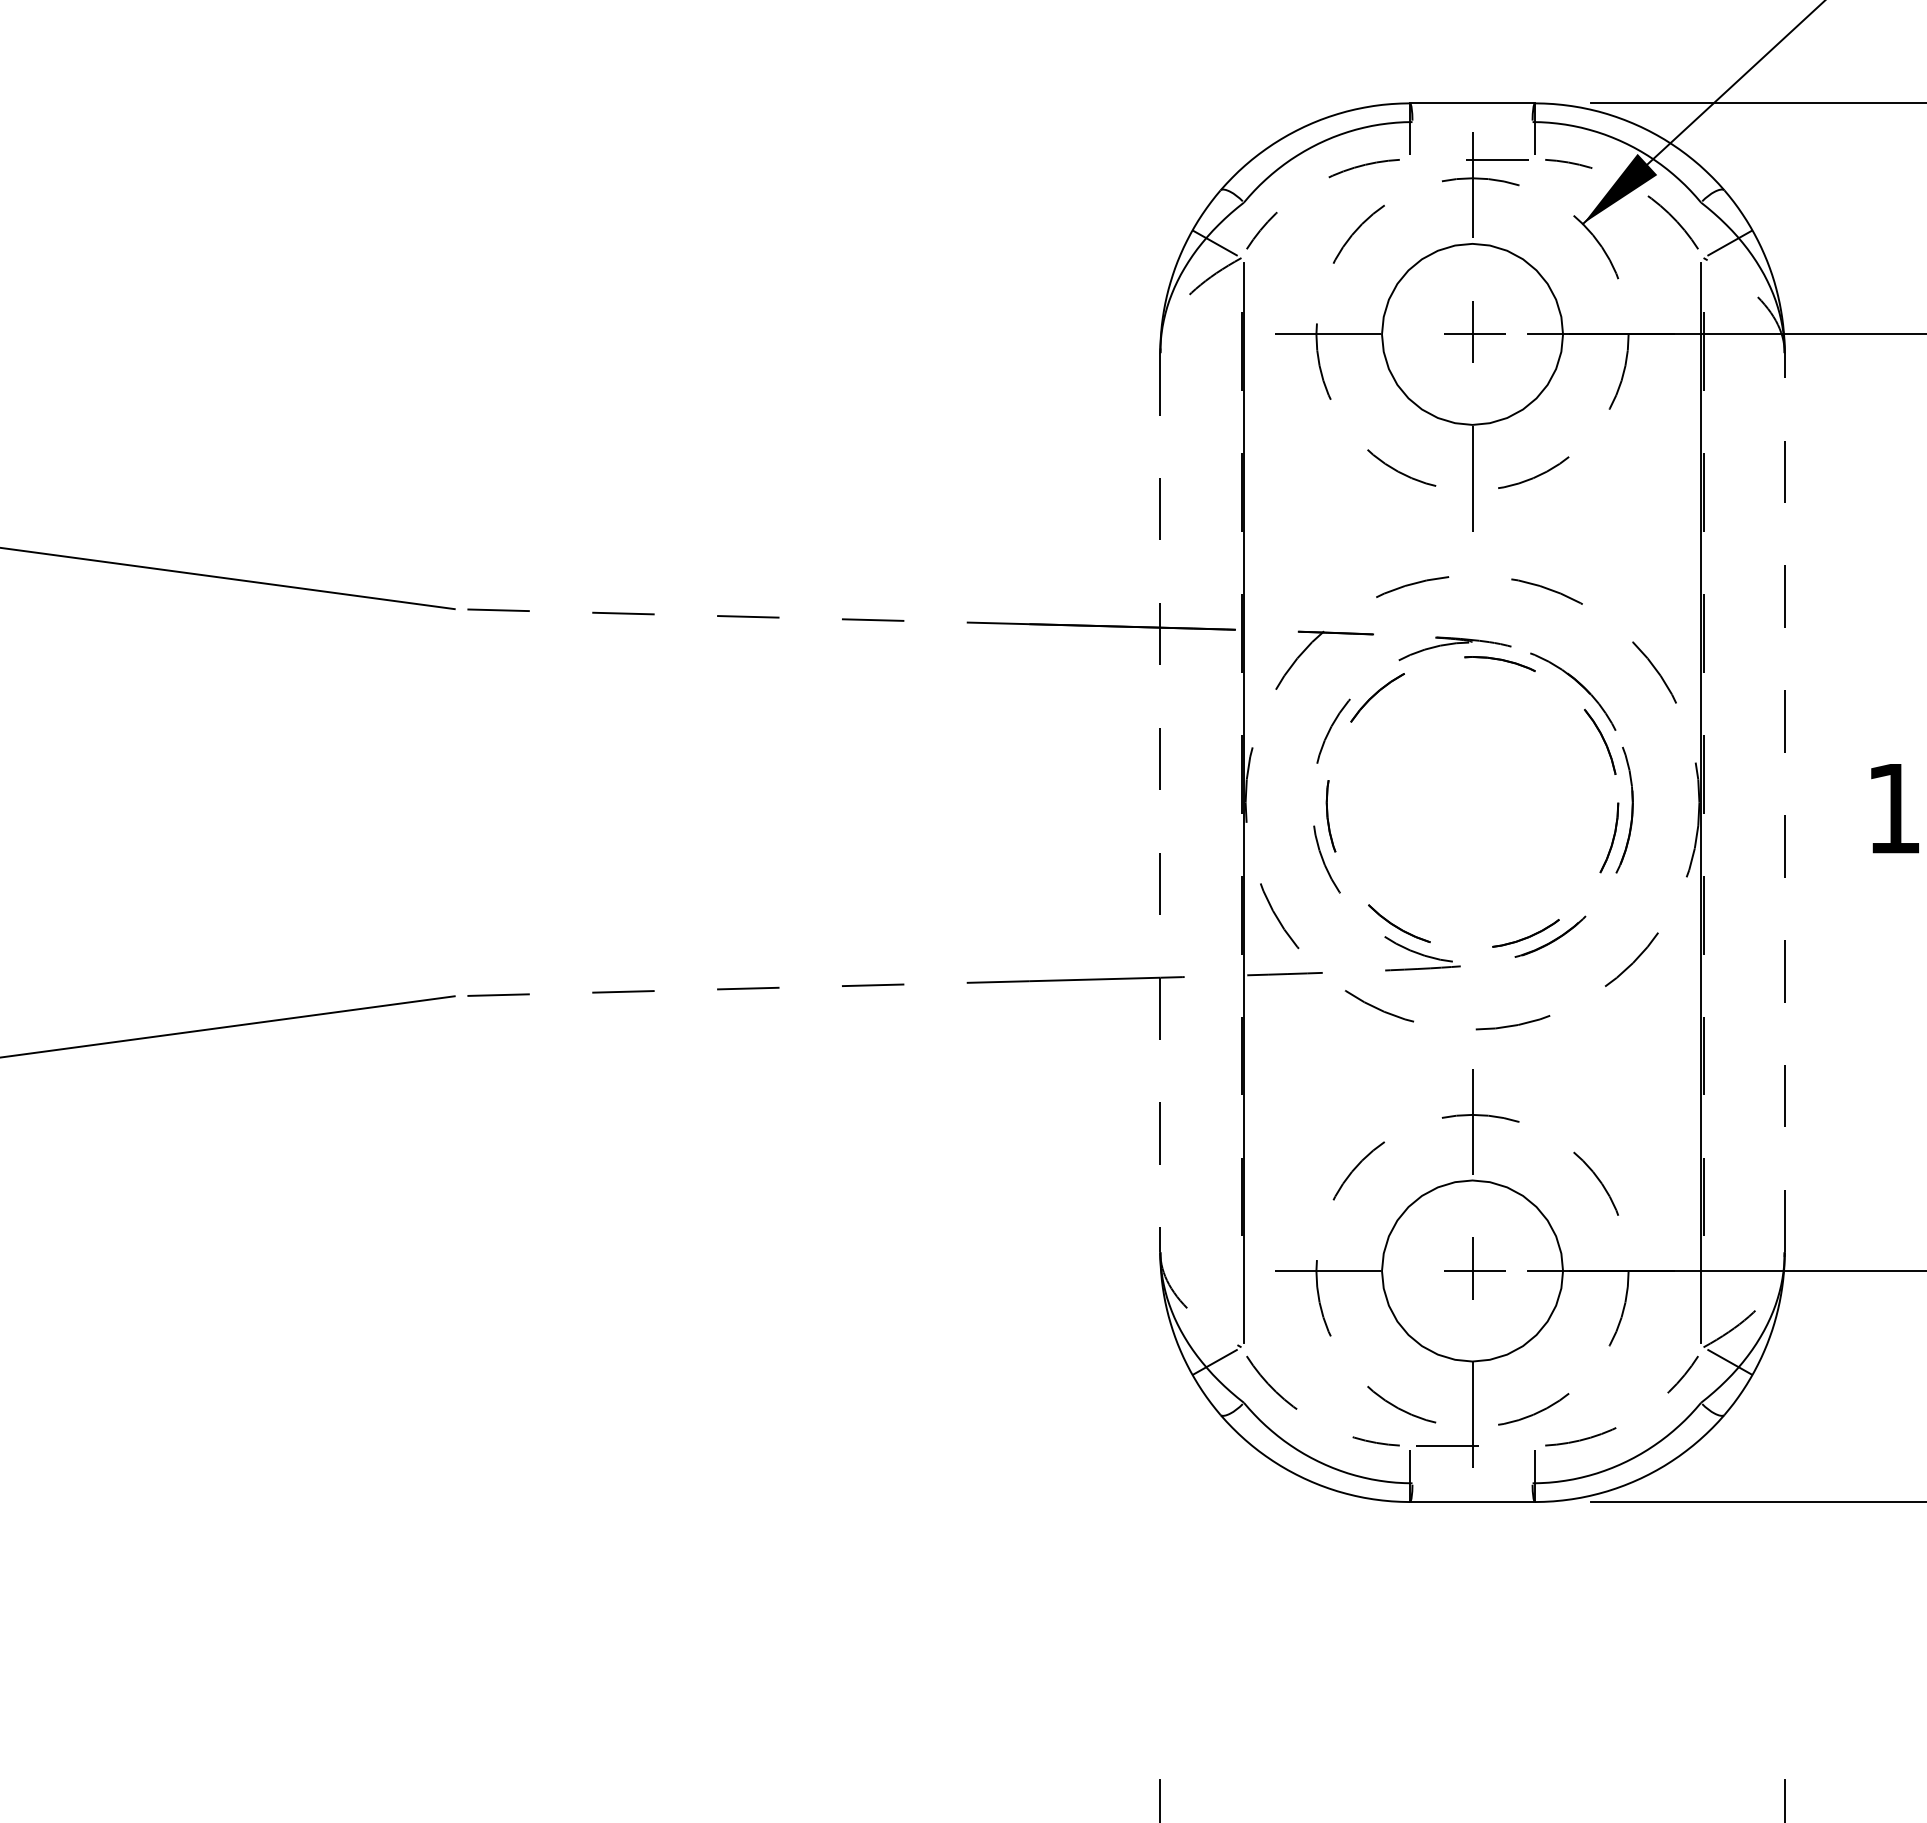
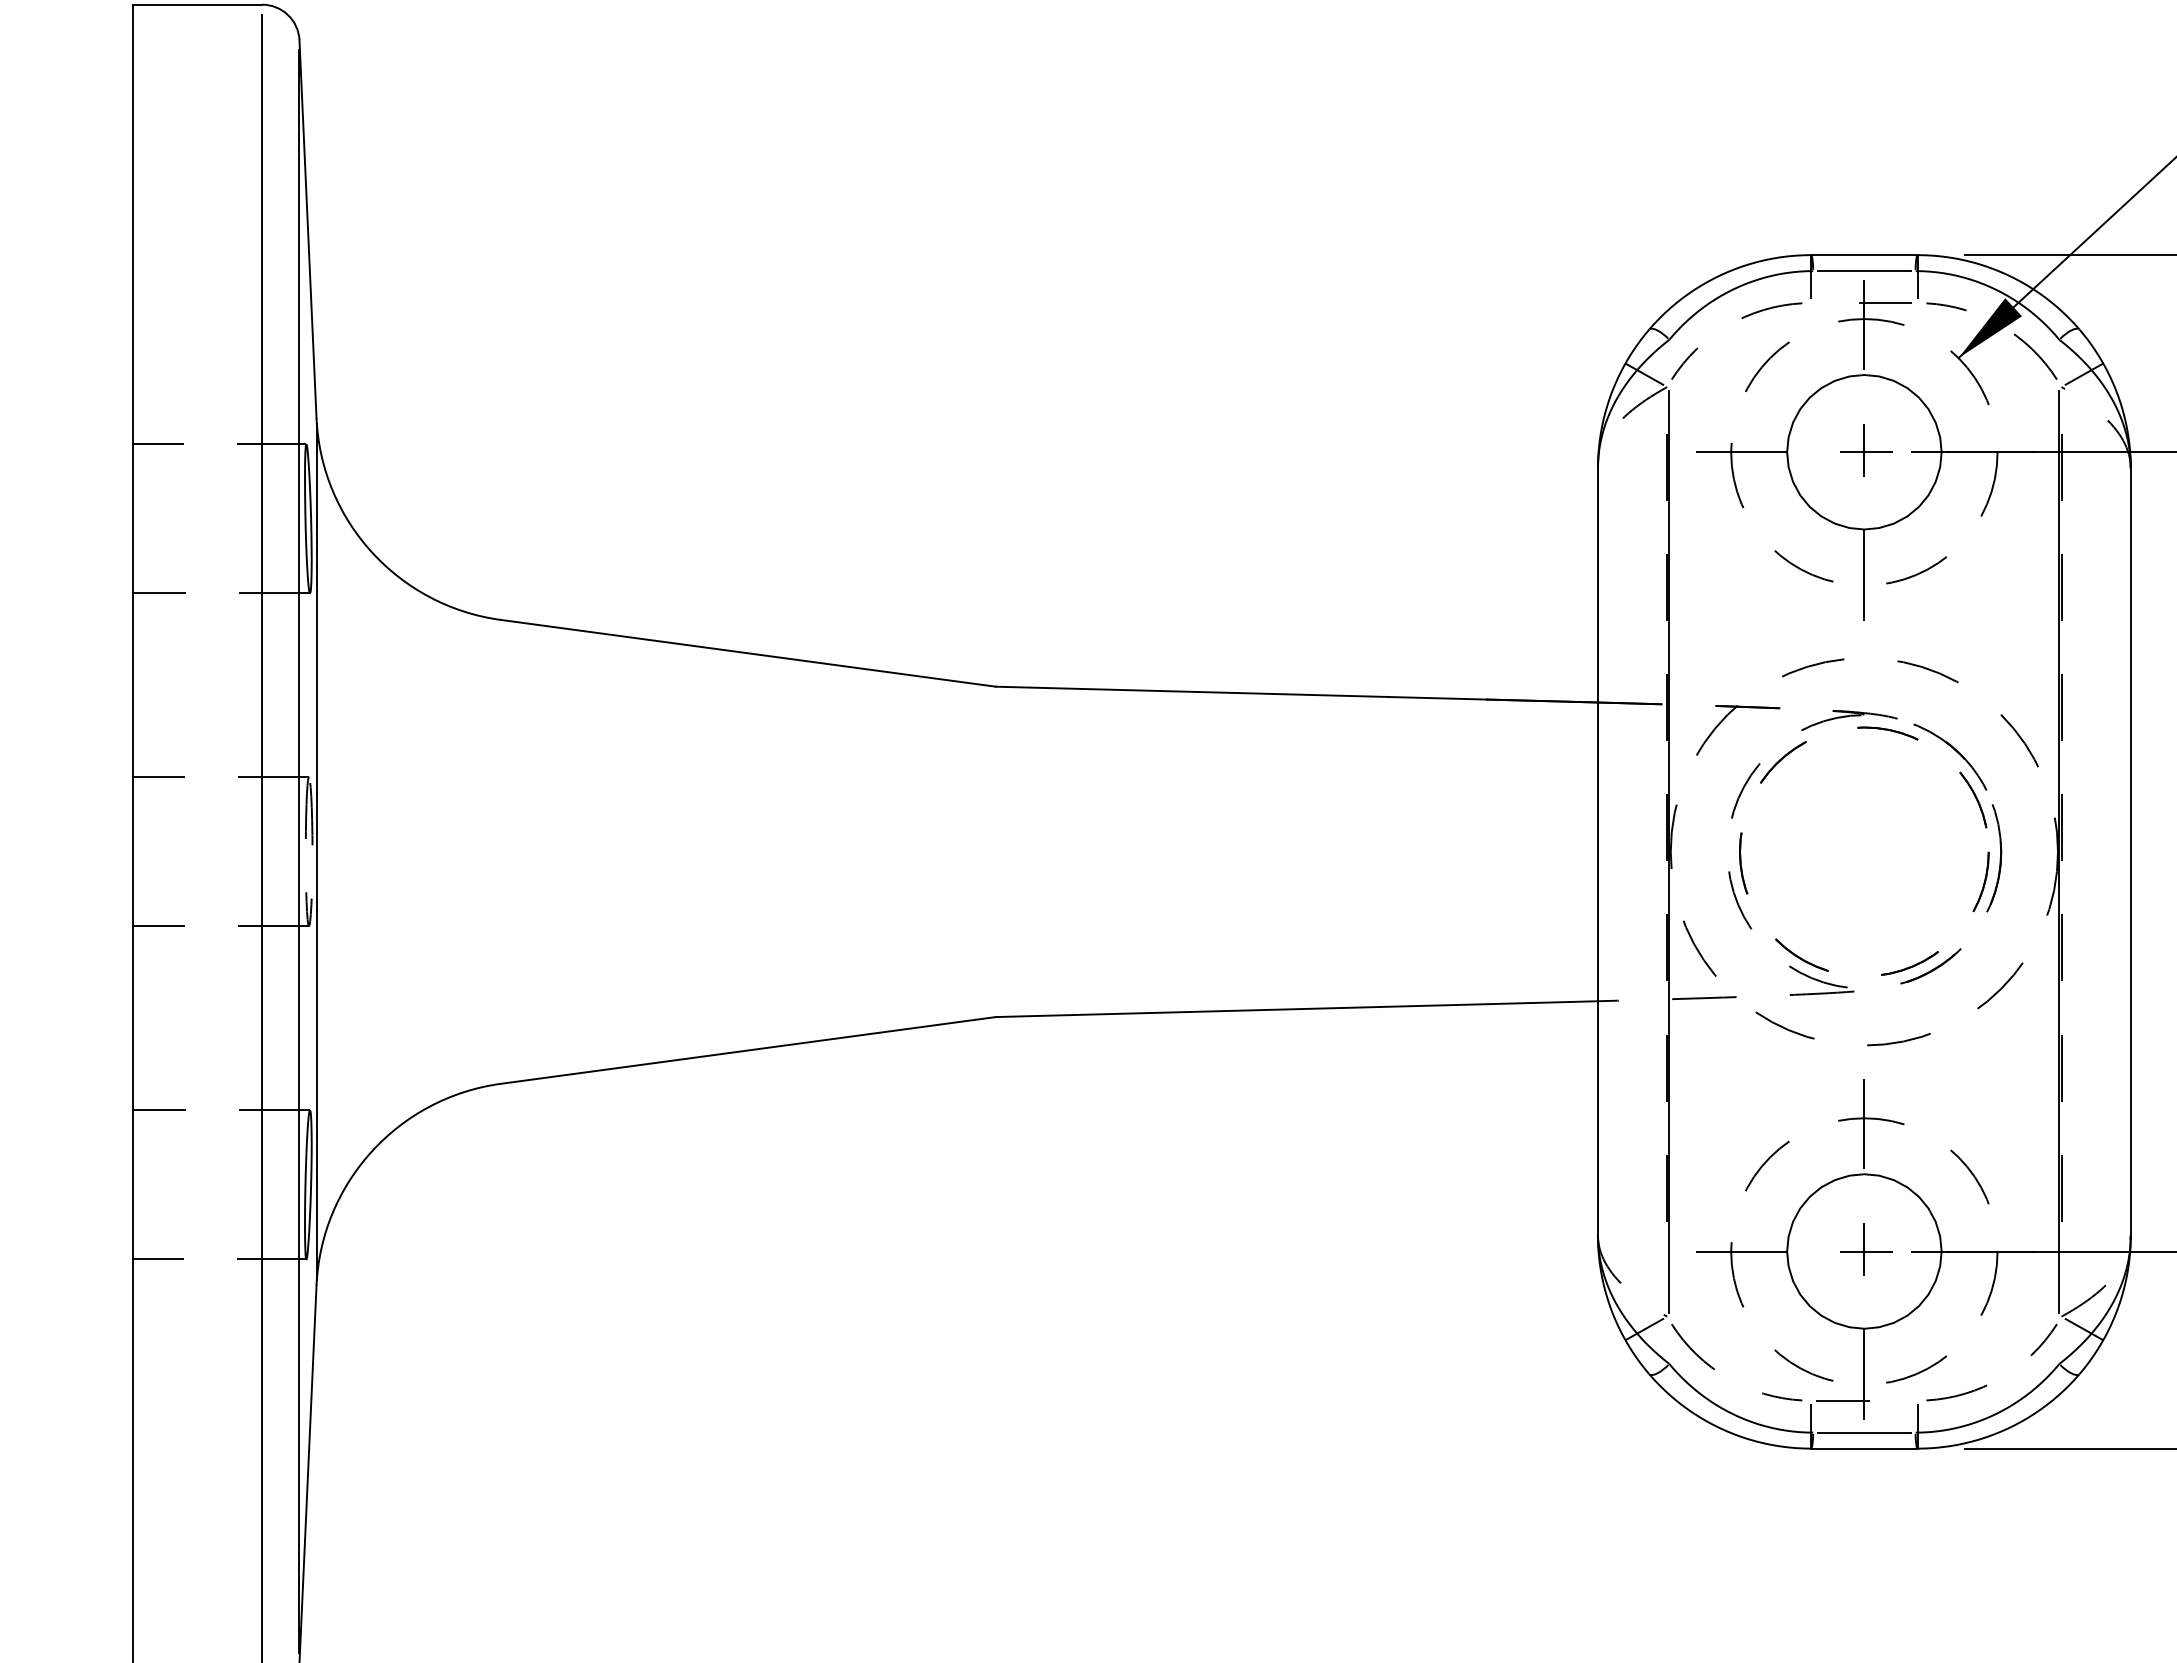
line: (1472, 122) -> (1864, 271), added
line: (741, 617) -> (1240, 693), dashed -> solid
line: (1159, 802) -> (1597, 851), dashed -> solid
line: (1784, 802) -> (2130, 851), dashed -> solid
line: (741, 988) -> (1240, 1010), dashed -> solid
line: (1472, 1483) -> (1864, 1432), added

